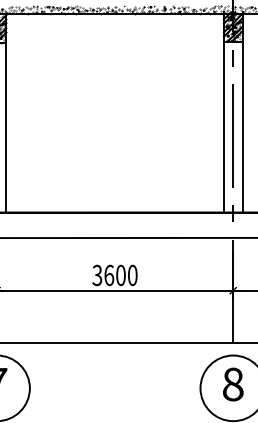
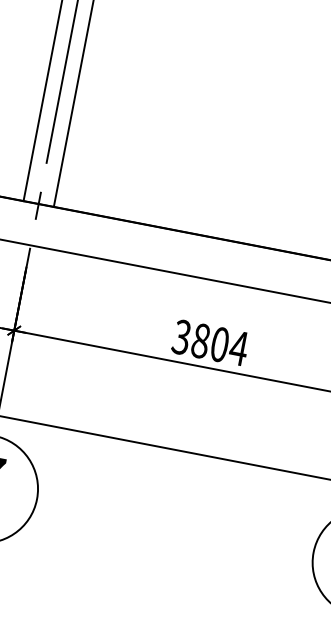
text: (120, 275) -> (219, 344), 3600 -> 3804

